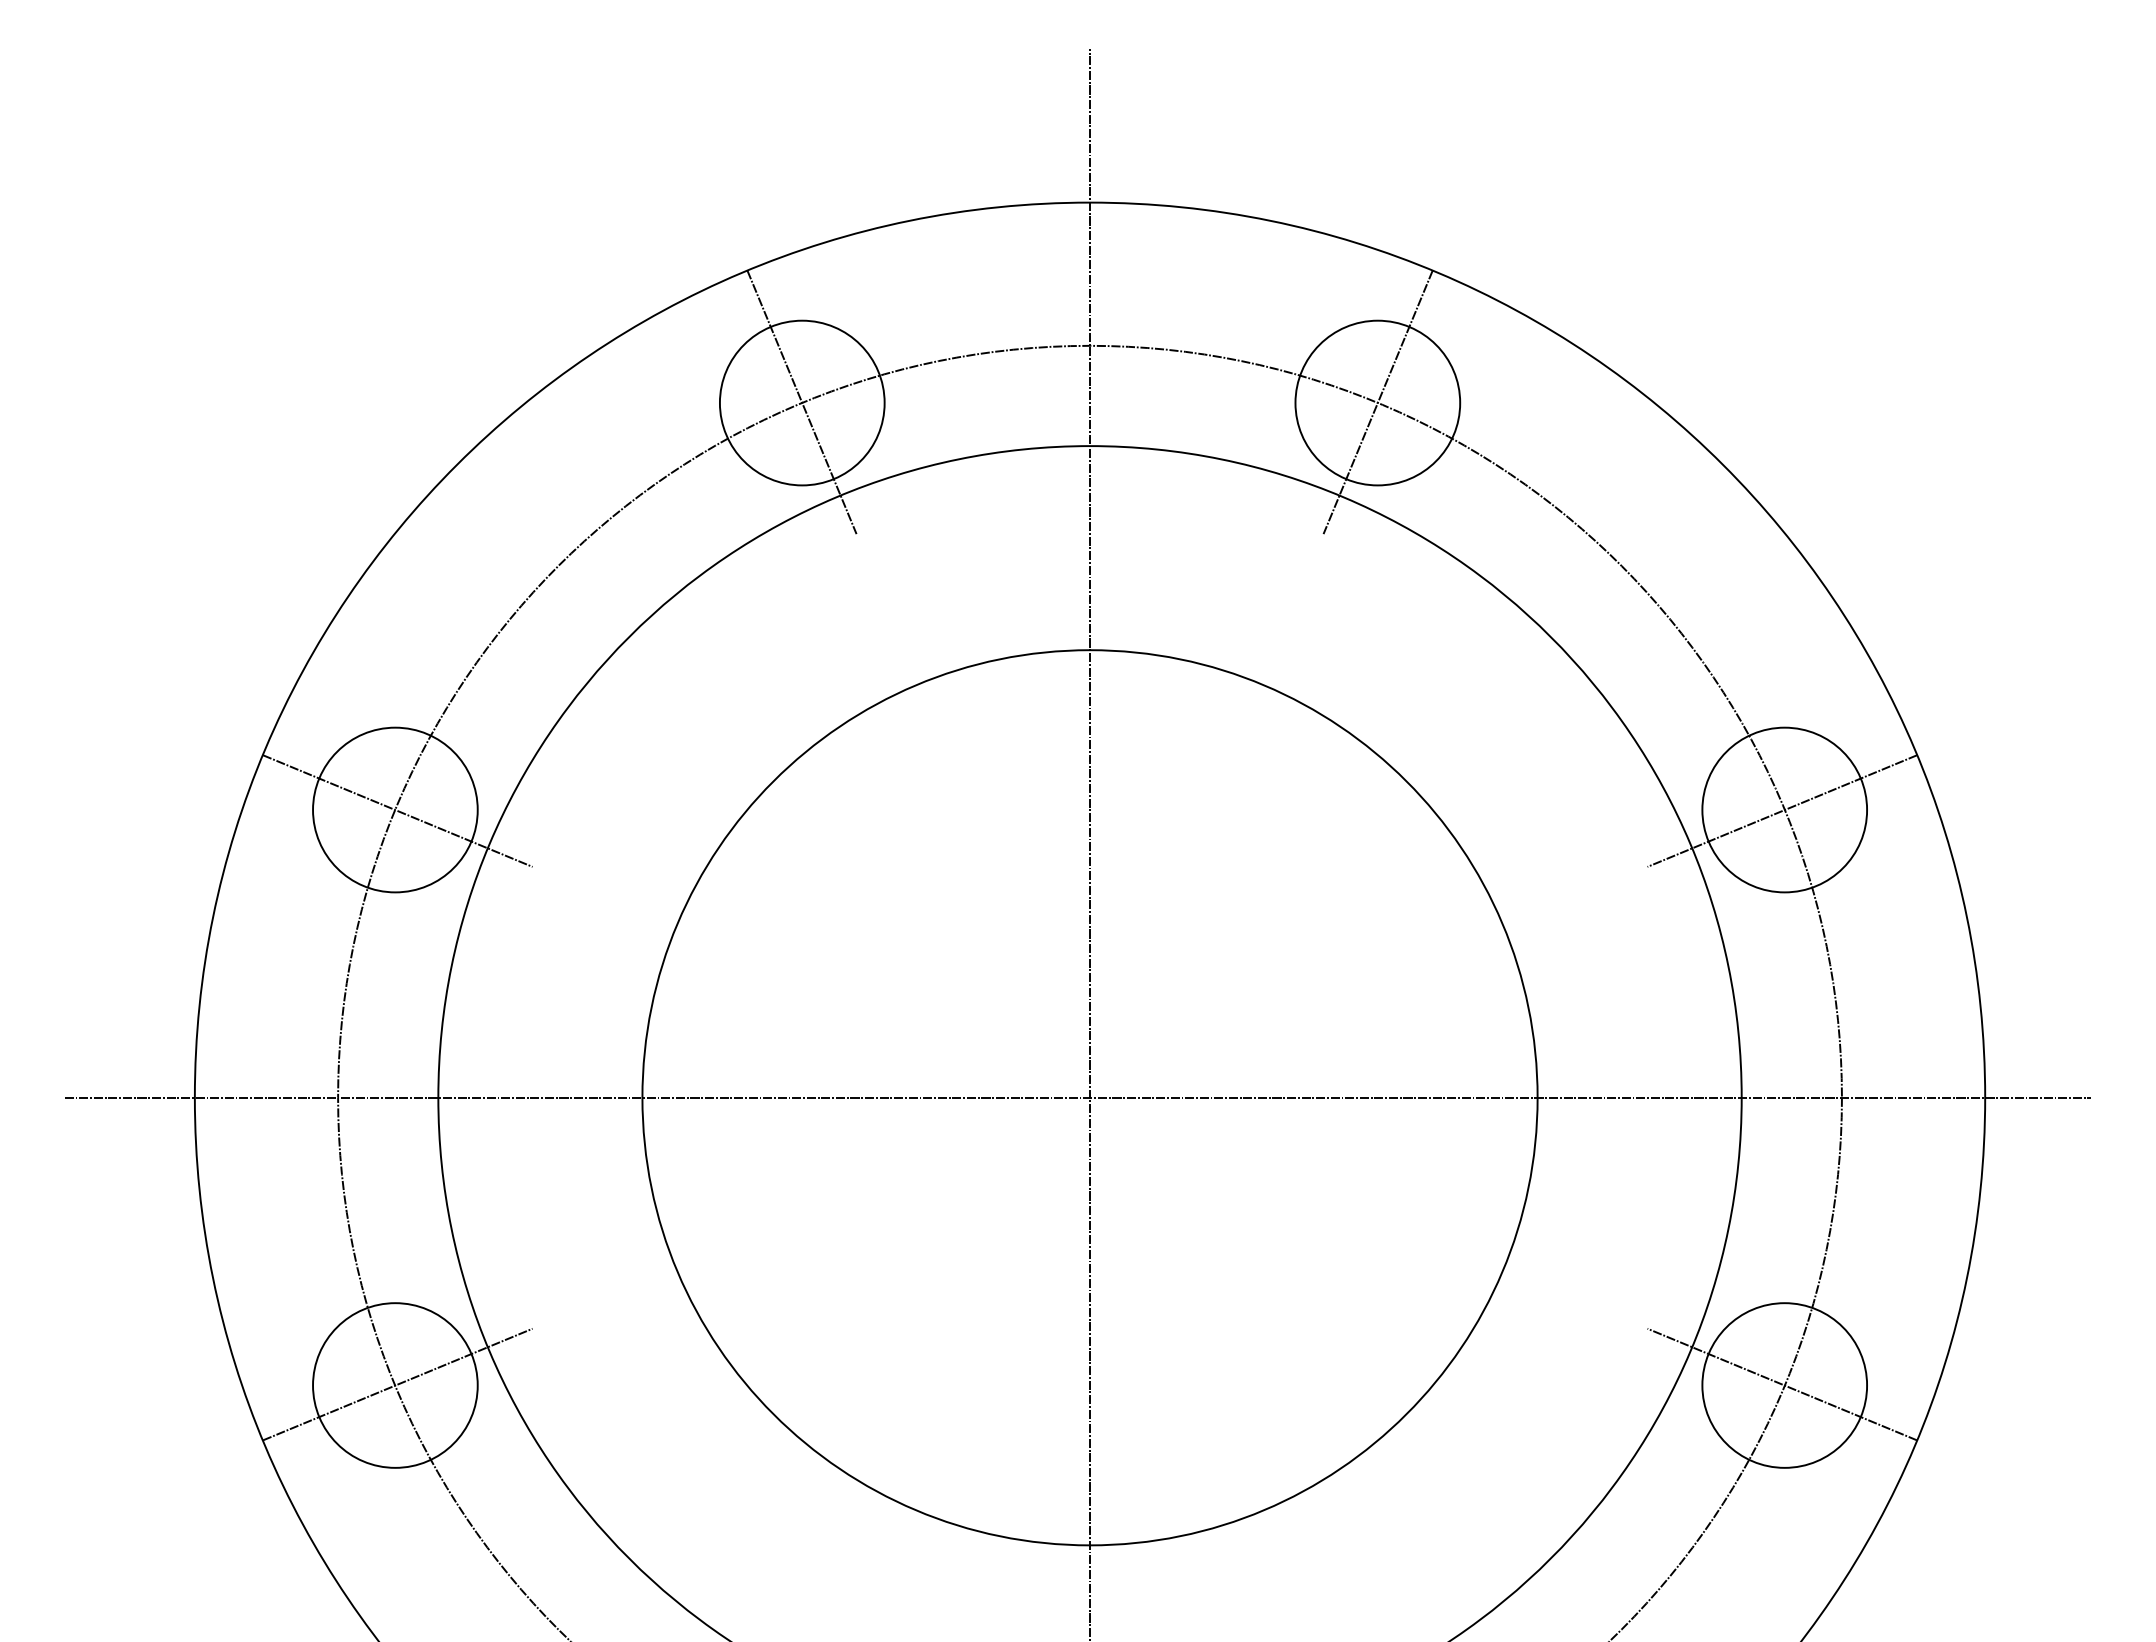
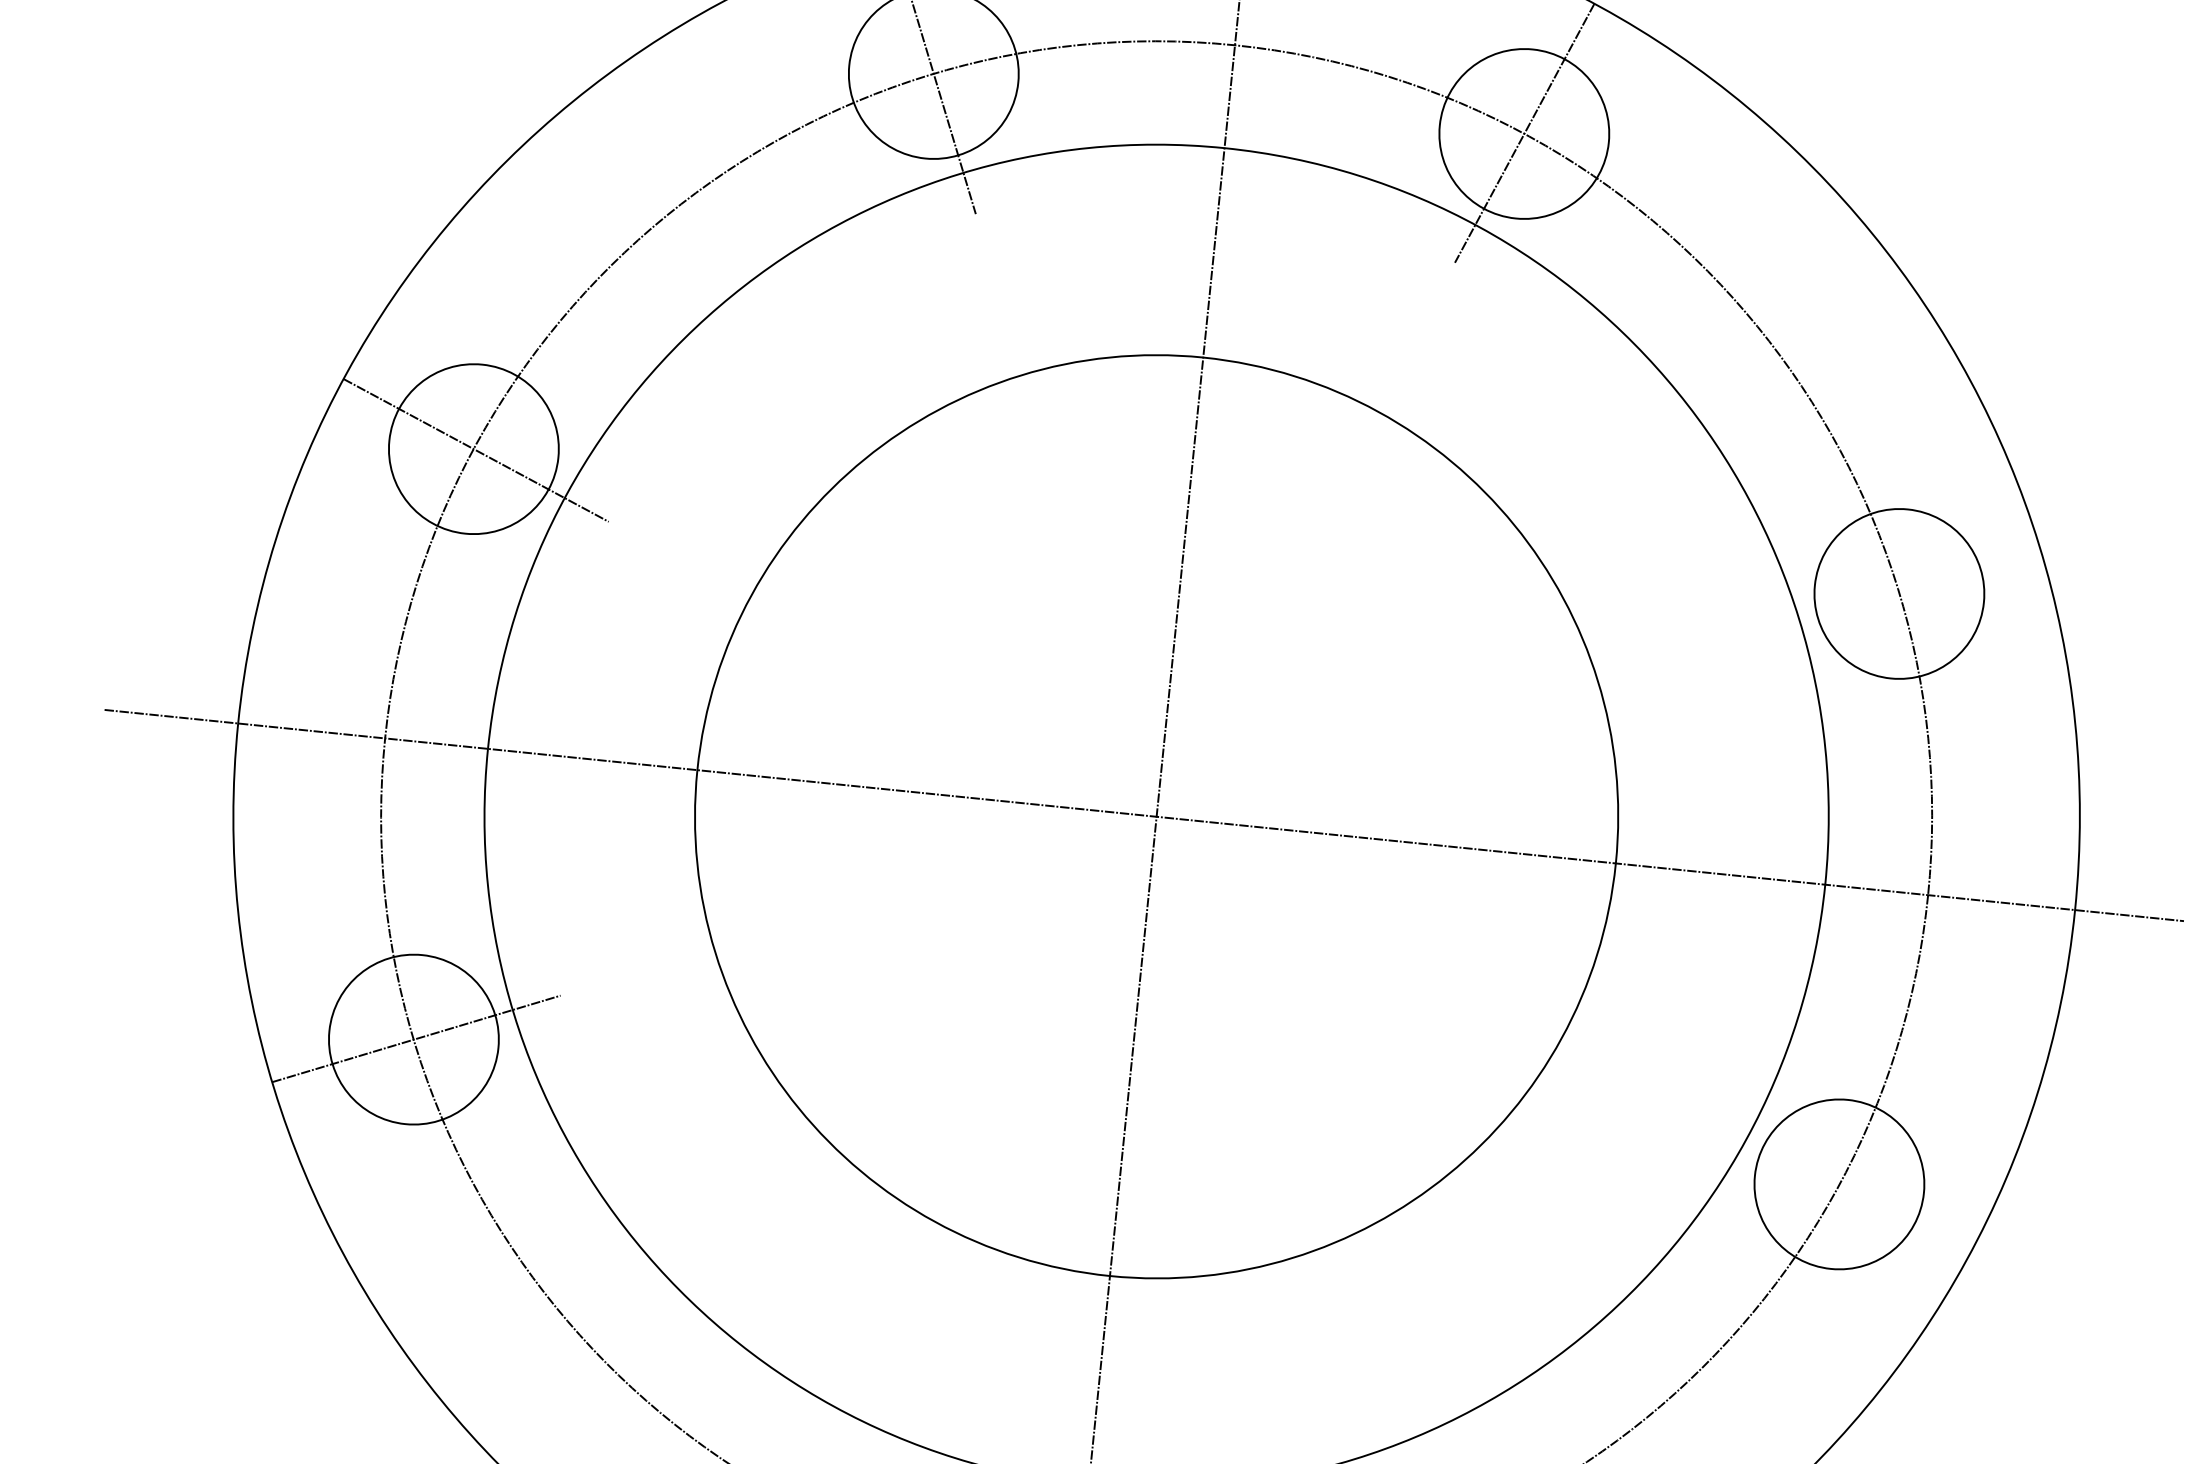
line: (1782, 810) -> (1897, 594), removed
line: (1782, 1384) -> (1837, 1183), removed

